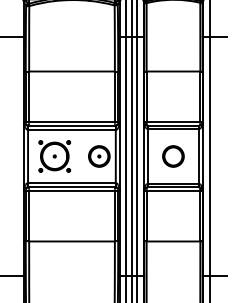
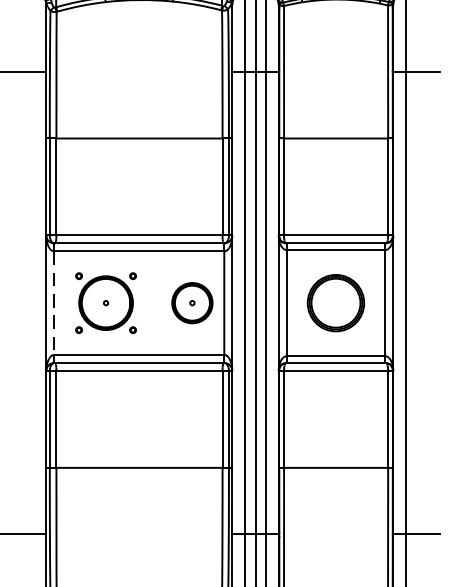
line: (28, 156) -> (55, 303), solid -> dashed
circle: (173, 156) -> (336, 303), size x1.4

